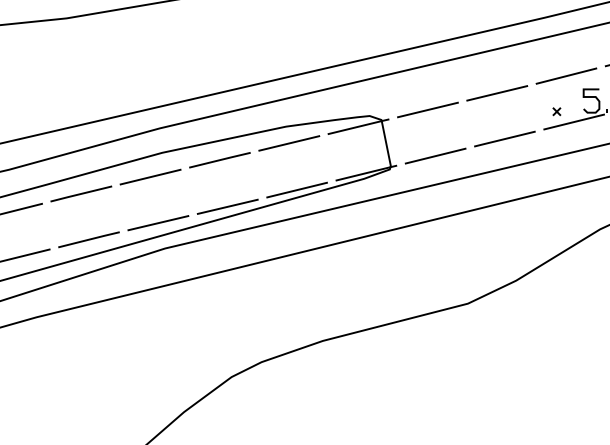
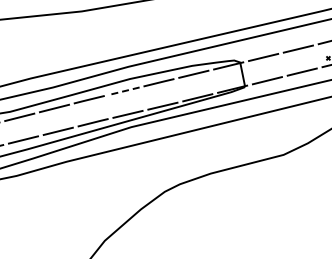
line: (151, 177) -> (124, 91), solid -> dashed

